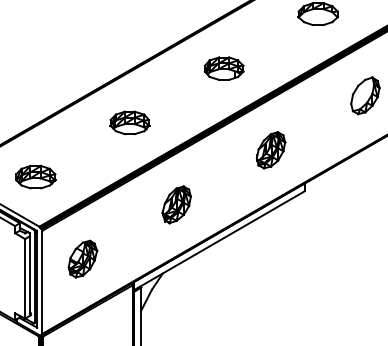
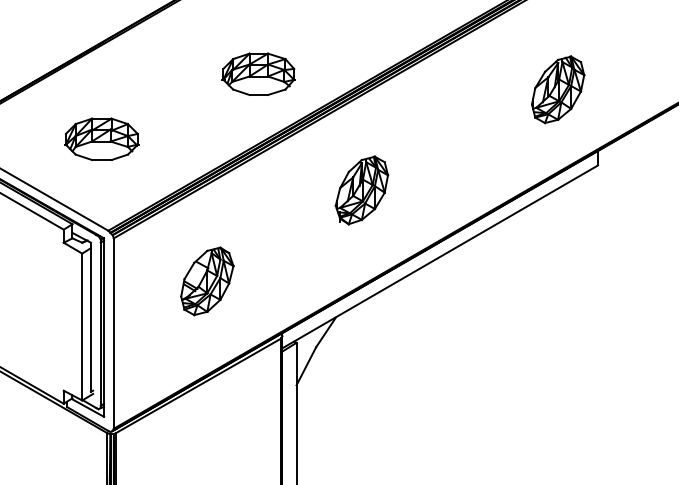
part: (129, 122) -> (258, 73), moved
part: (270, 150) -> (557, 90), moved
part: (82, 258) -> (206, 280), moved

